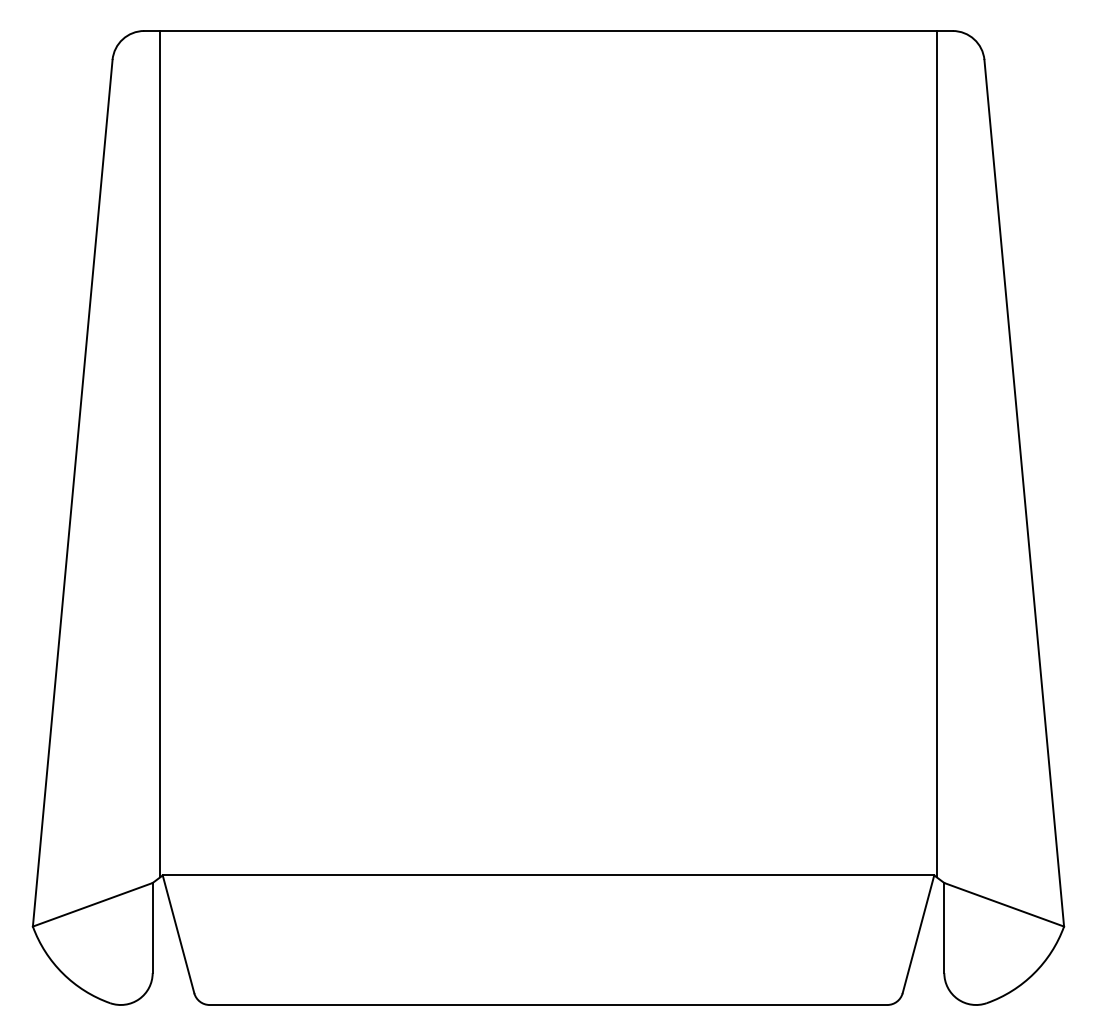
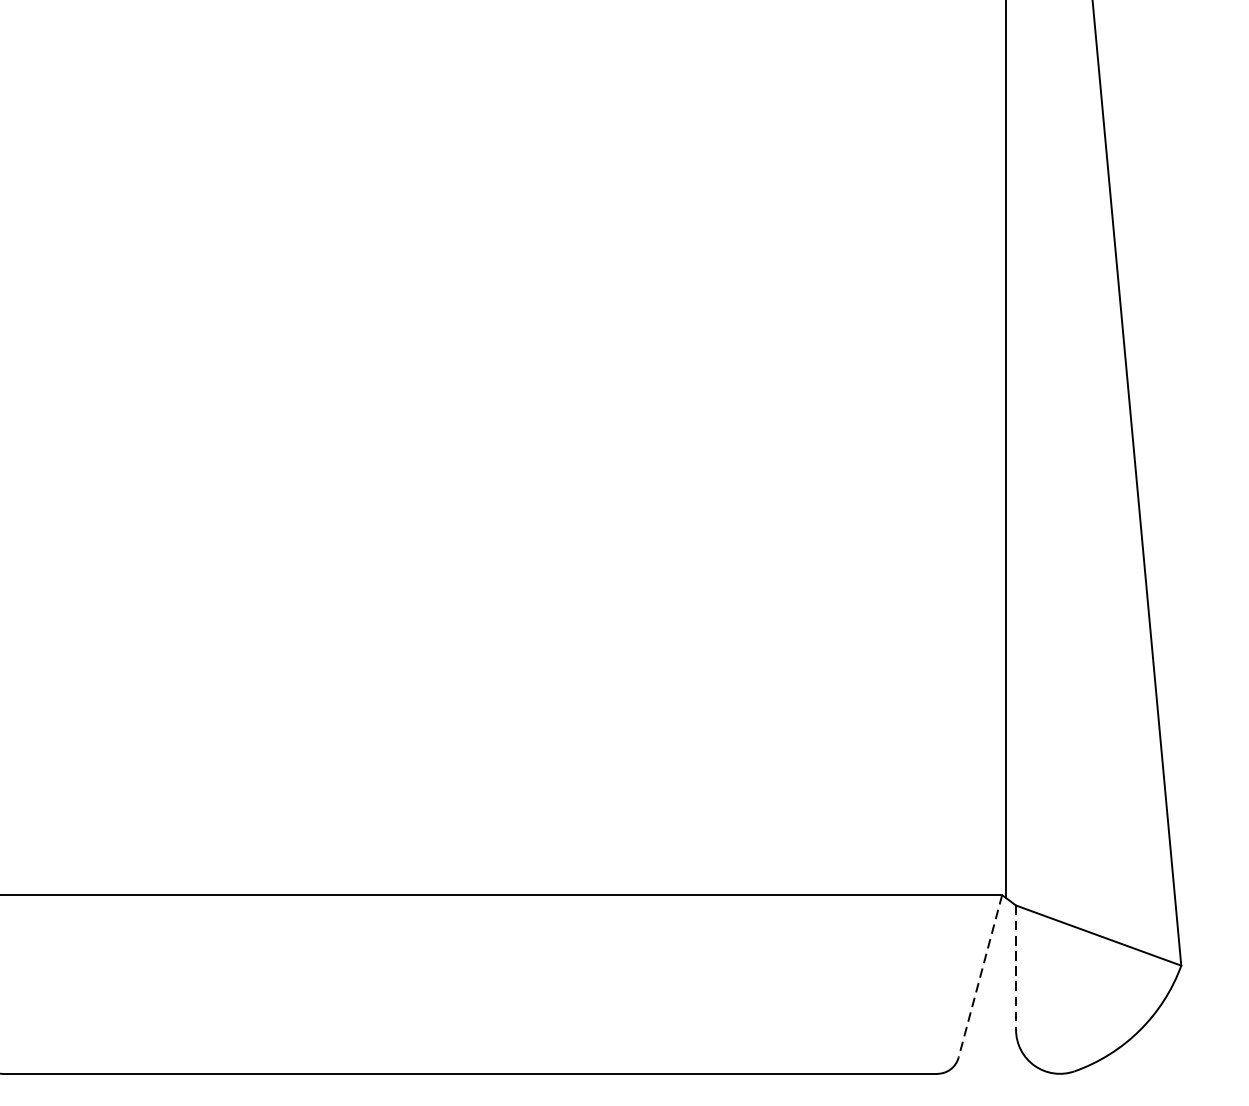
line: (944, 928) -> (1016, 968), solid -> dashed
line: (918, 934) -> (980, 976), solid -> dashed

